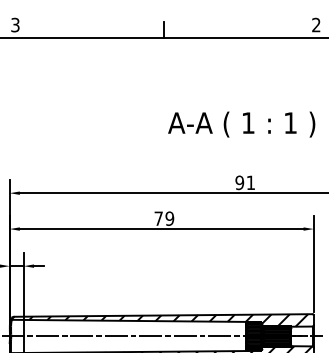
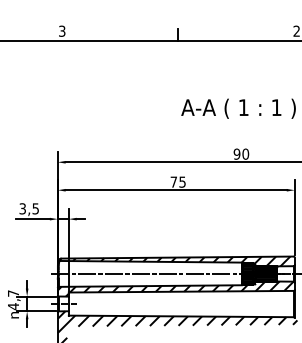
text: (250, 181) -> (245, 153), 91 -> 90
text: (169, 217) -> (182, 181), 79 -> 75

